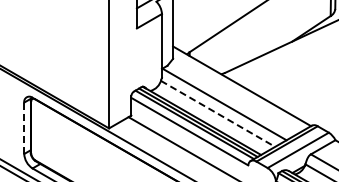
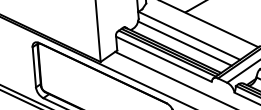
line: (218, 114) -> (185, 44), dashed -> solid
line: (24, 128) -> (34, 67), dashed -> solid

